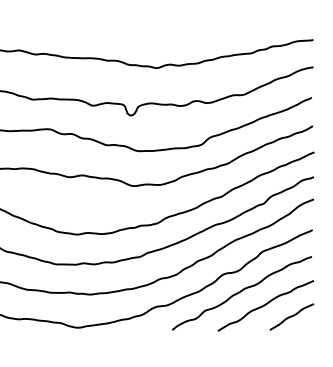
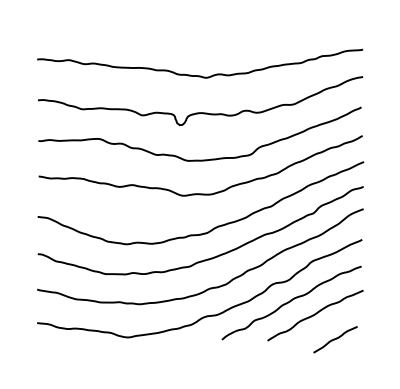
curve: (291, 316) -> (335, 339), moved

